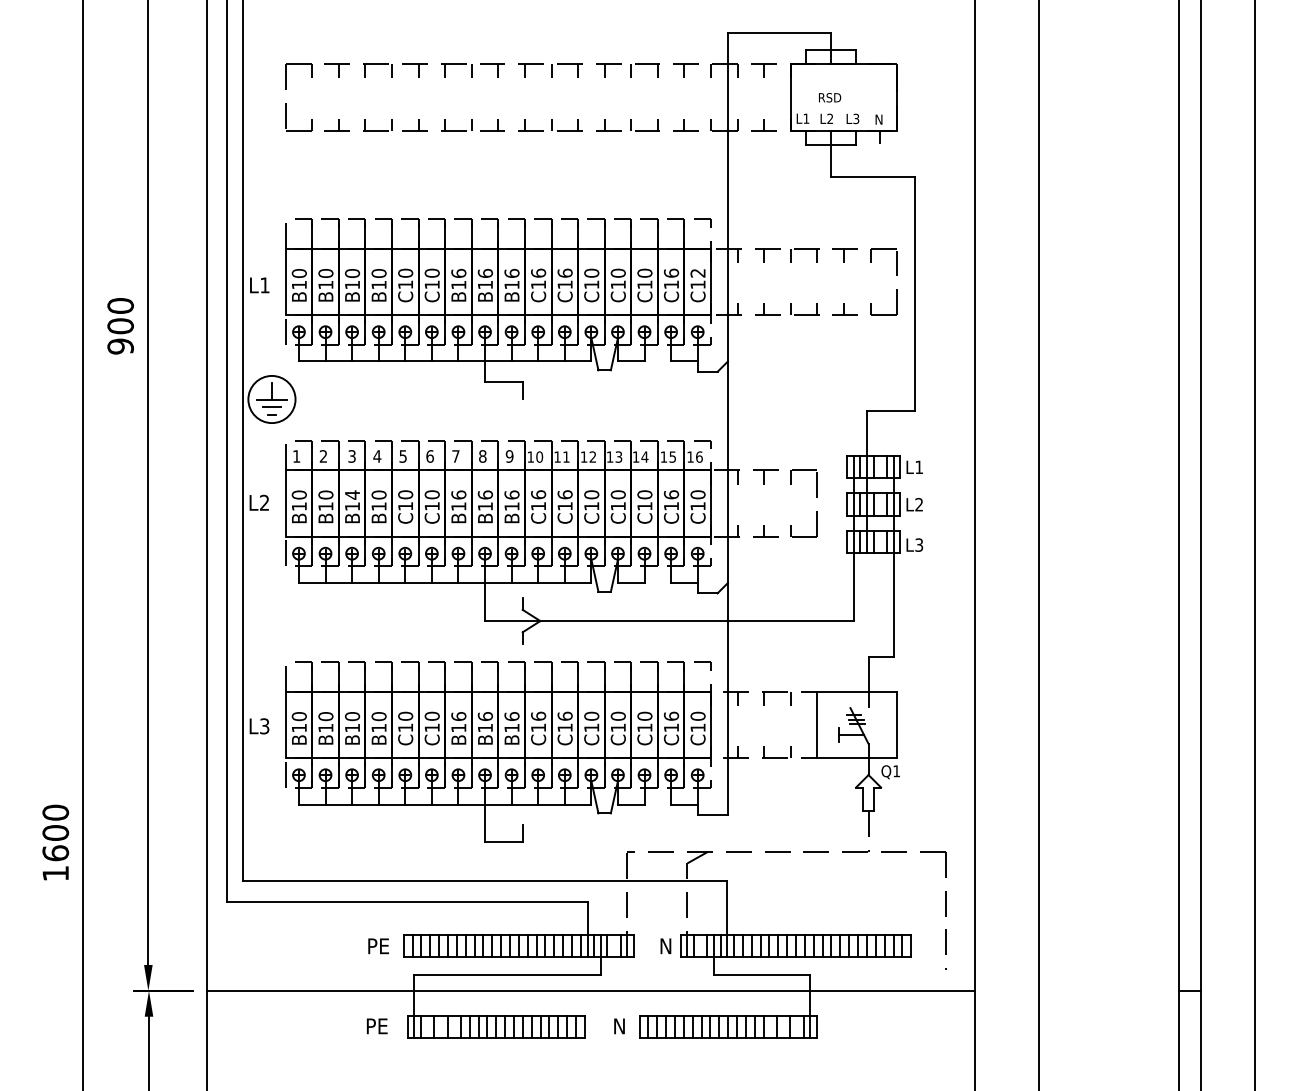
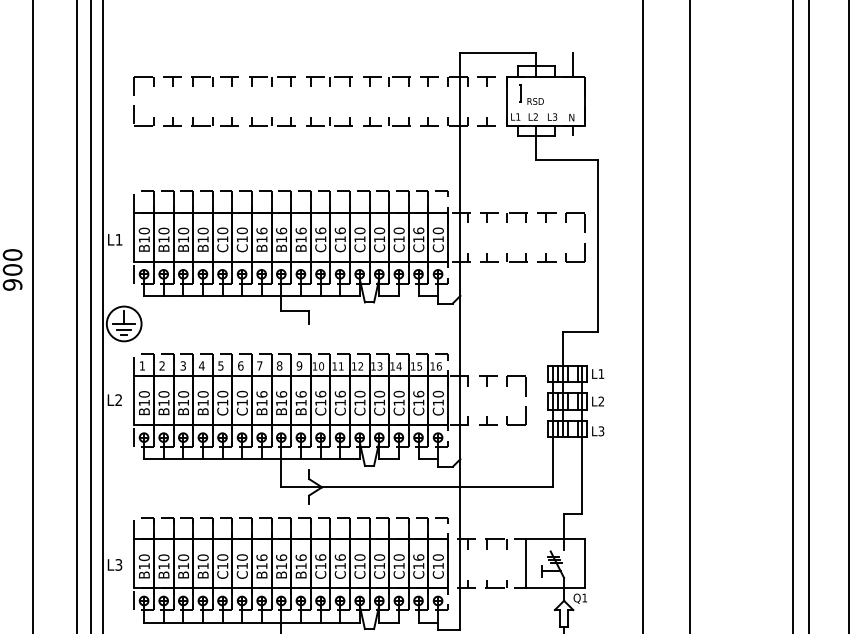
line: (880, 48) -> (572, 65), added
part: (809, 86) -> (520, 93), added
text: (697, 272) -> (437, 230), C12 -> C10
text: (352, 494) -> (183, 393), B14 -> B10

